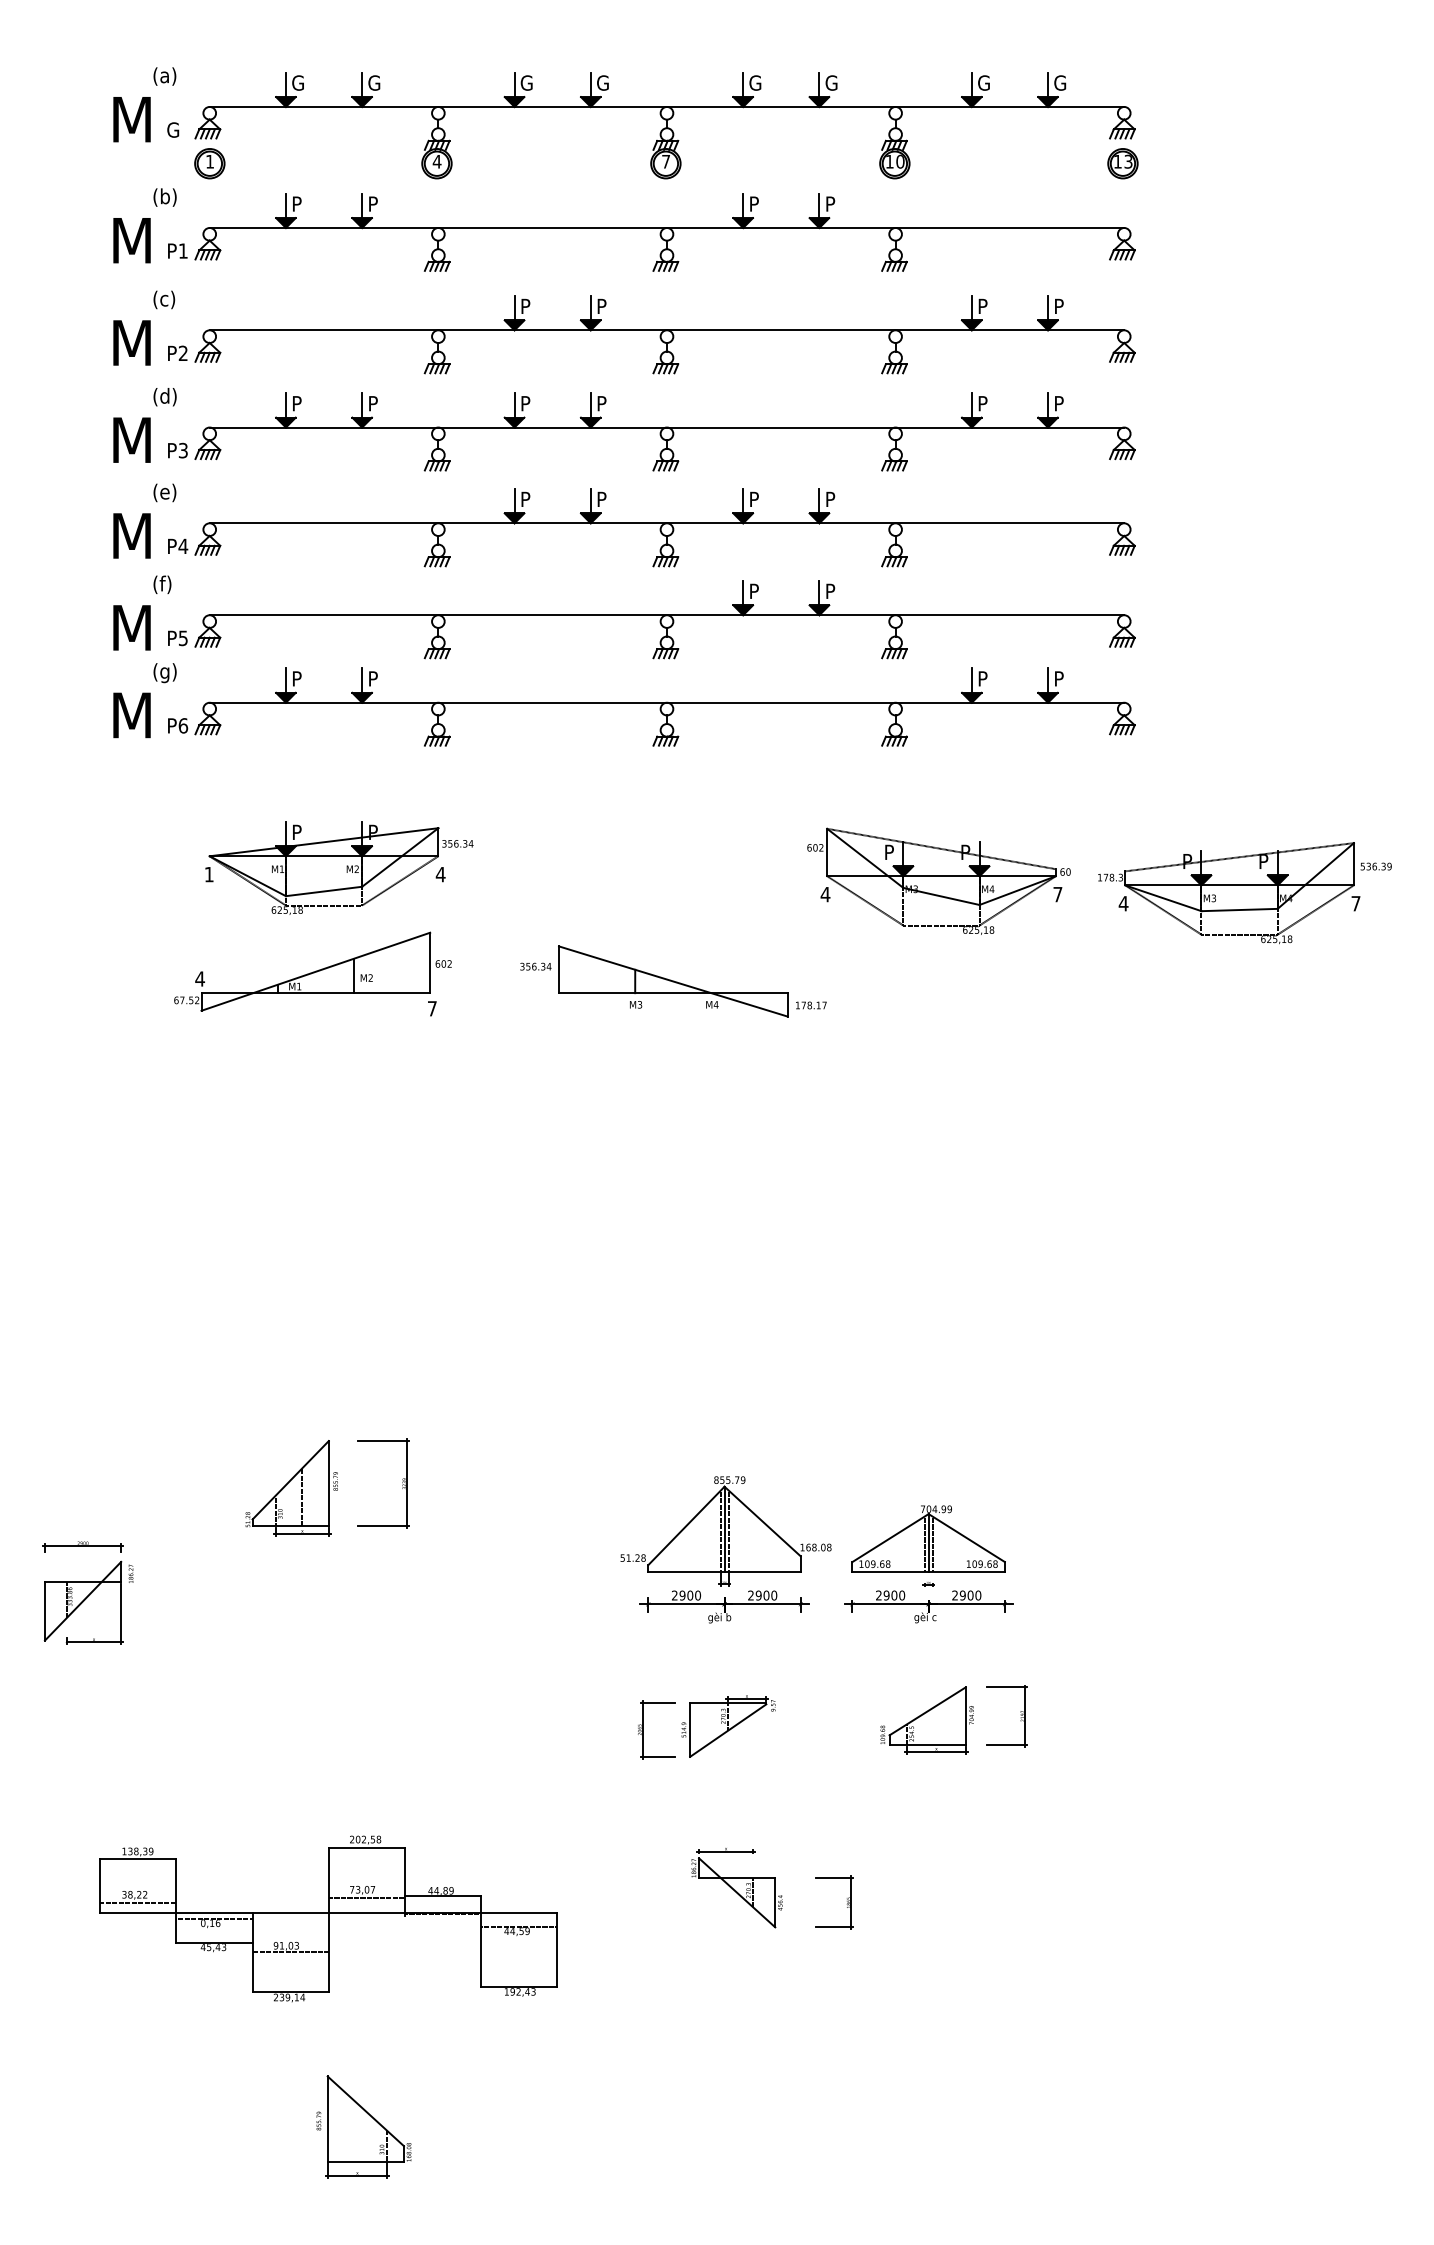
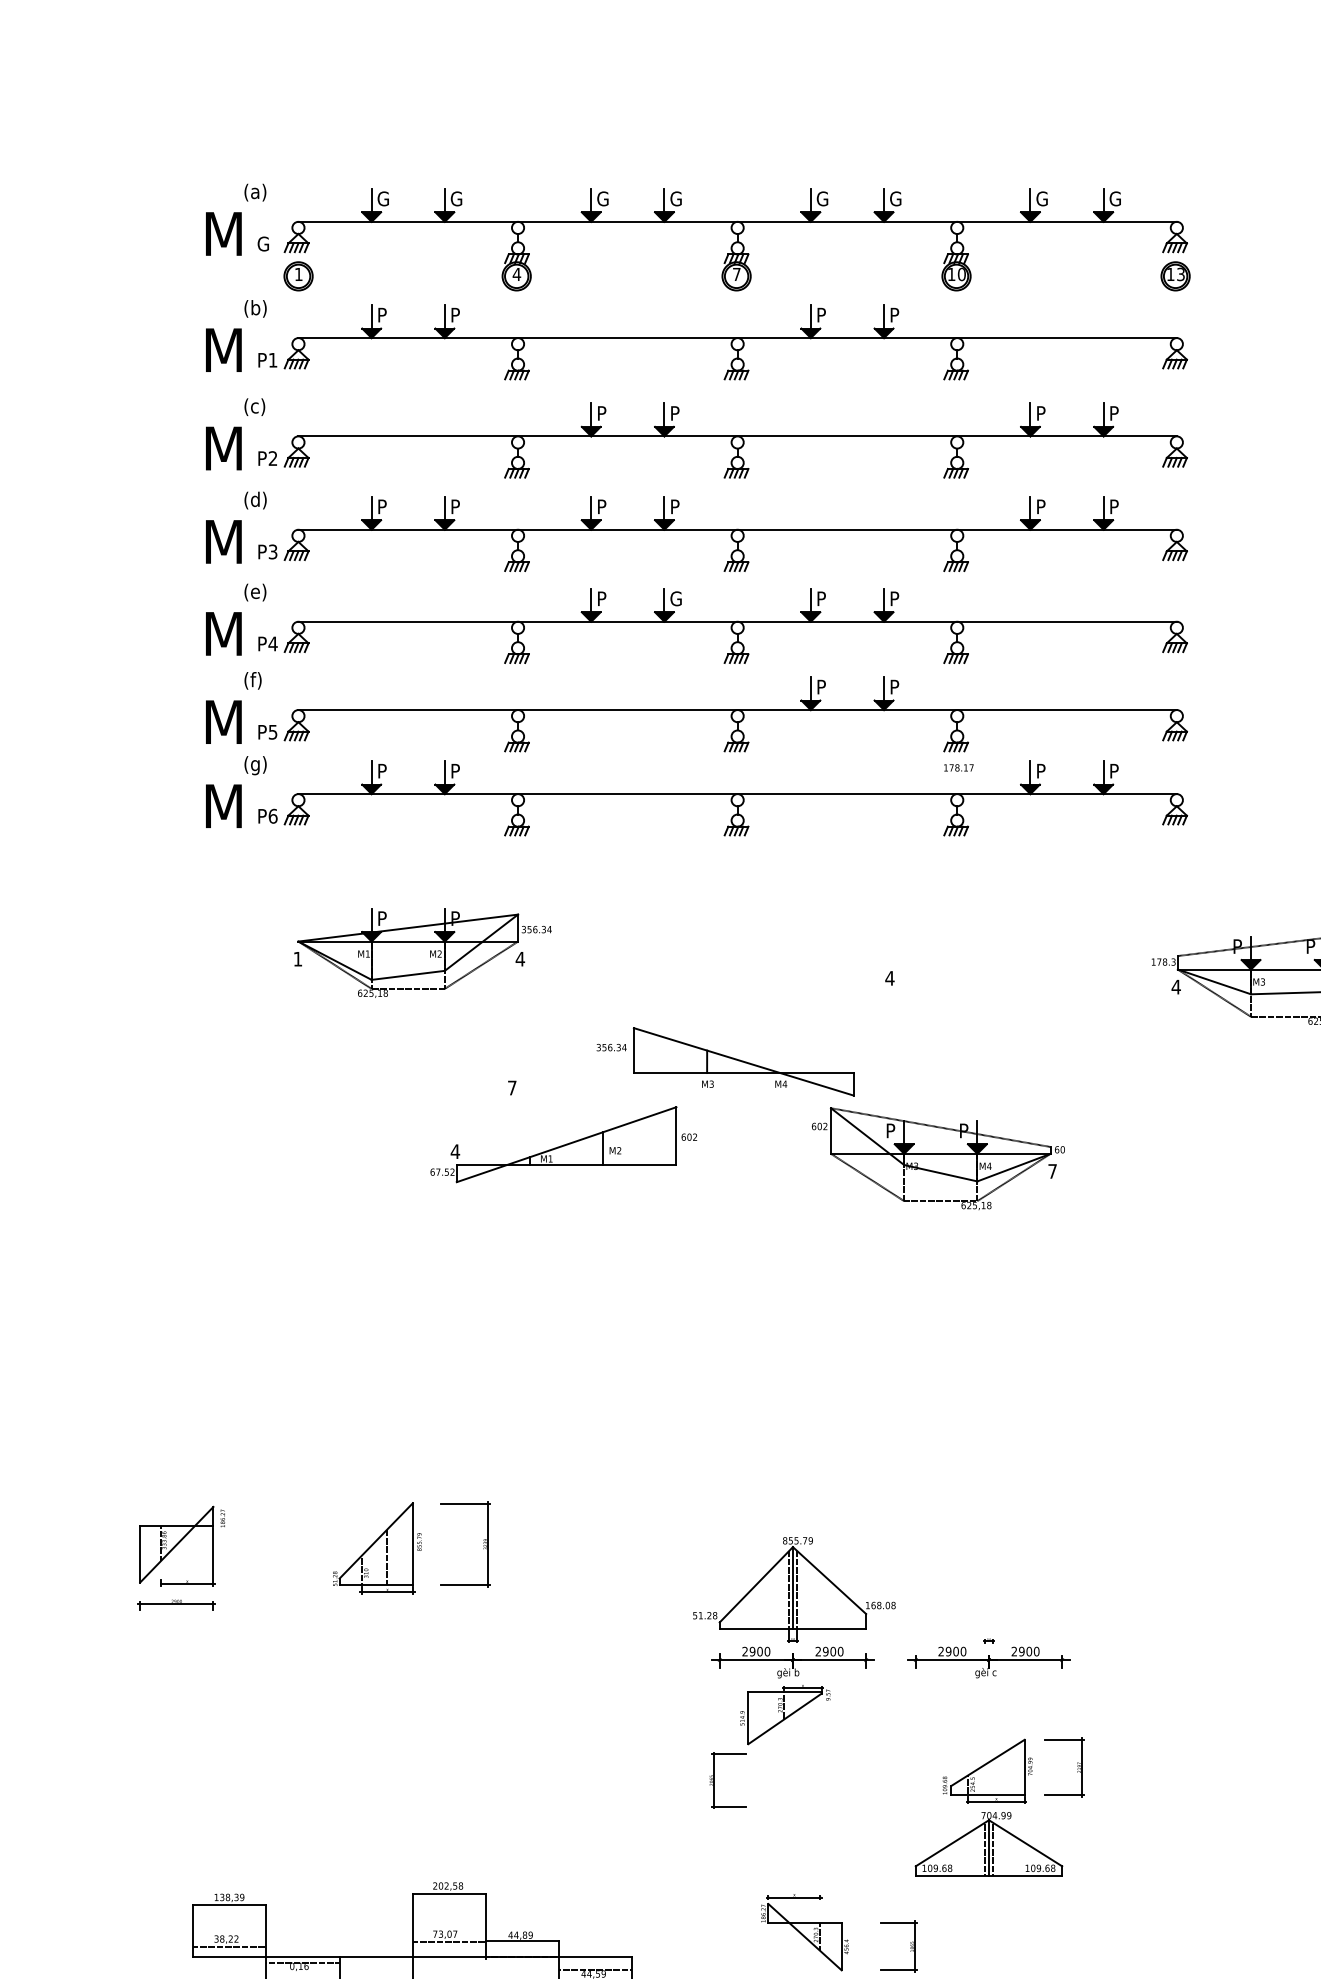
text: (602, 499) -> (675, 598), P -> G
part: (938, 880) -> (937, 1157), moved
part: (312, 971) -> (563, 1144), moved
text: (811, 1005) -> (959, 767), moved
part: (928, 1538) -> (988, 1843), moved
part: (88, 1602) -> (182, 1545), moved
part: (728, 1726) -> (785, 1714), moved

